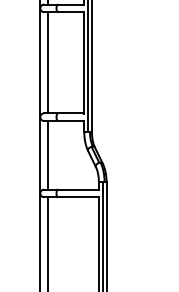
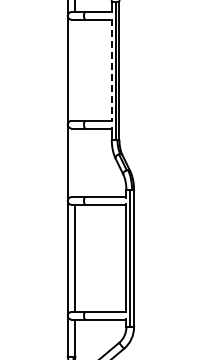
line: (48, 61) -> (75, 69), removed
line: (84, 62) -> (111, 70), solid -> dashed
line: (48, 154) -> (75, 162), removed

